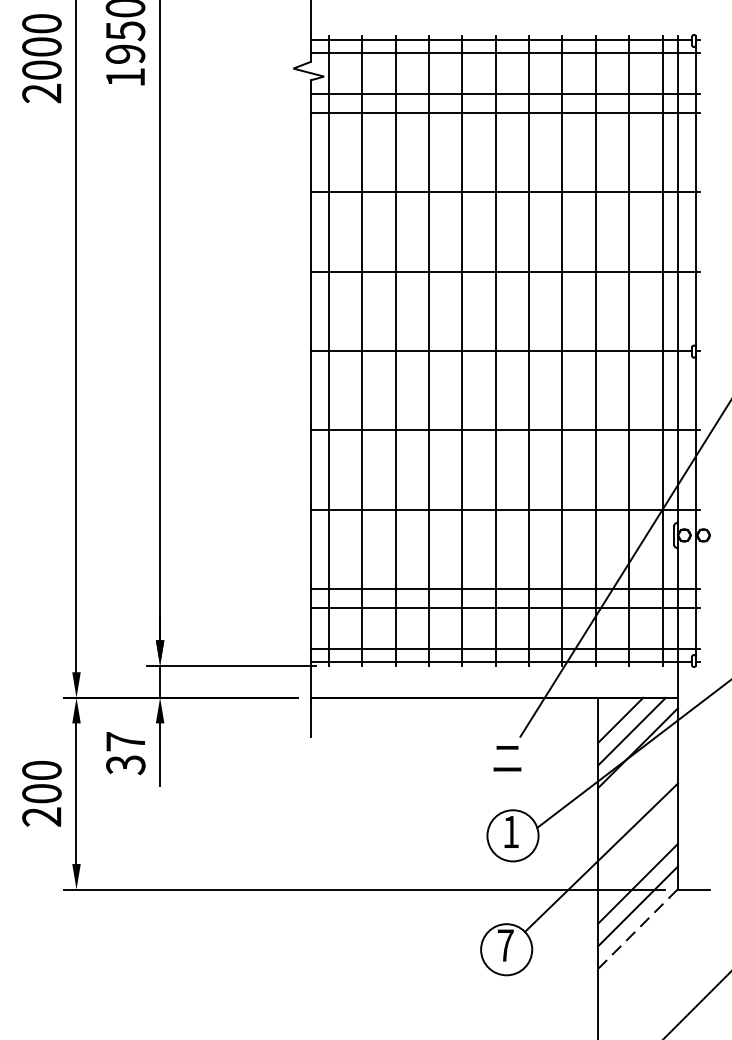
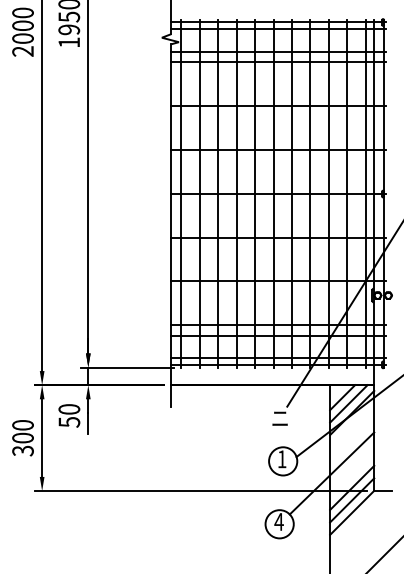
text: (126, 752) -> (69, 415), 37 -> 50
text: (40, 816) -> (22, 450), 200 -> 300
line: (638, 928) -> (352, 512), dashed -> solid
text: (504, 944) -> (278, 521), 7 -> 4

